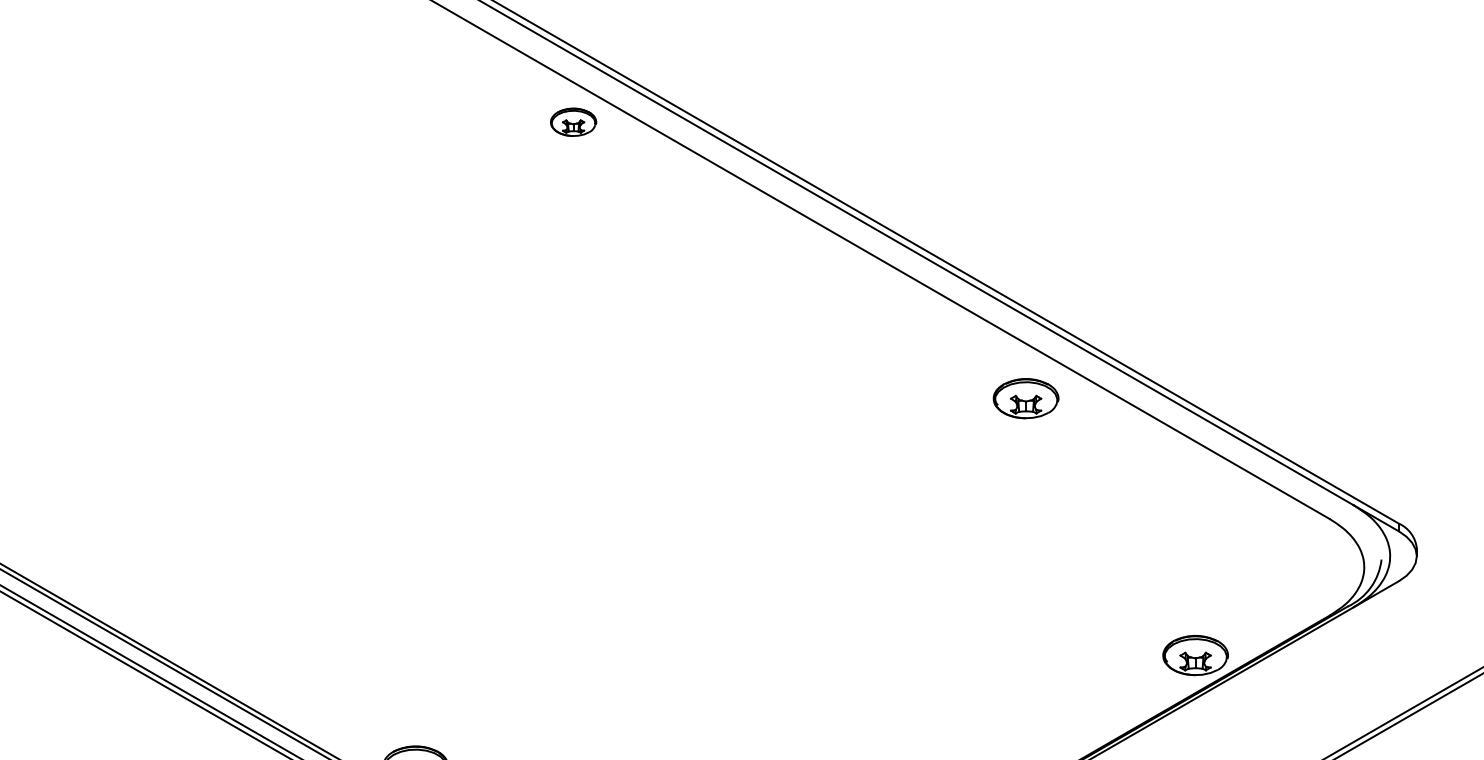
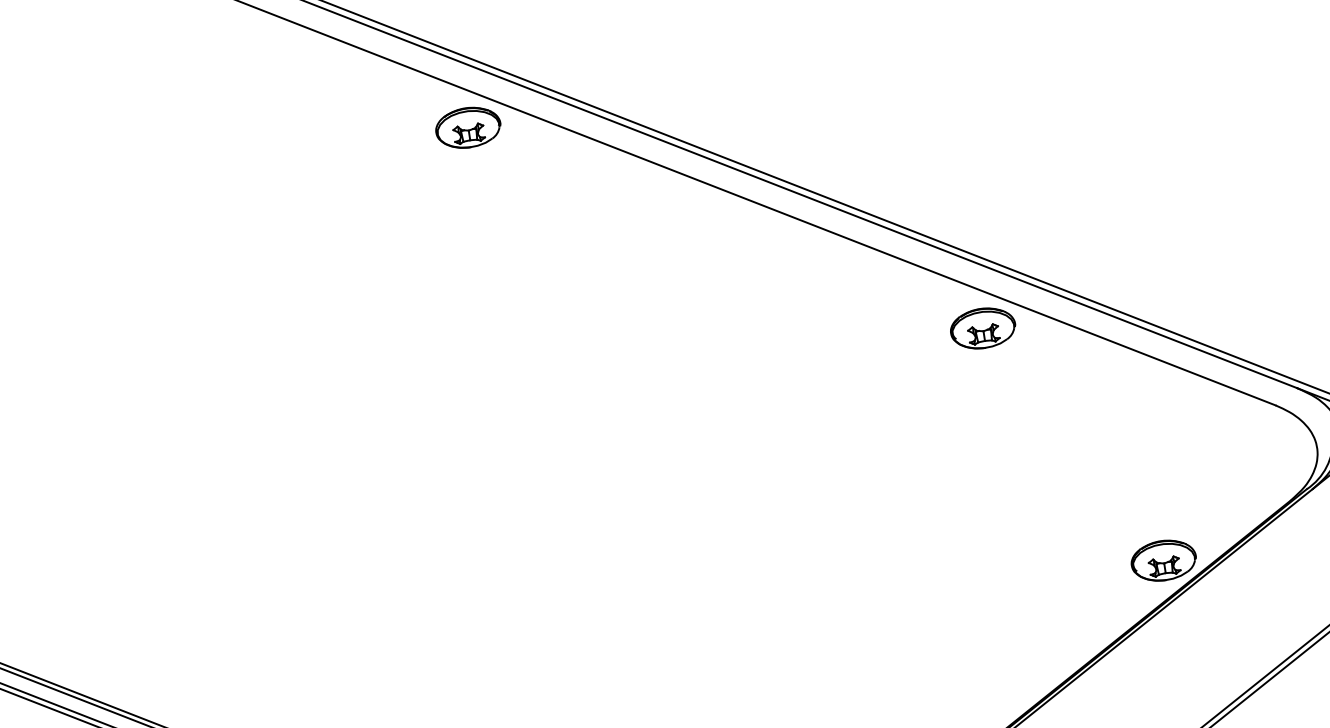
part: (573, 121) -> (468, 126), size x1.43
part: (1025, 398) -> (982, 328), moved

